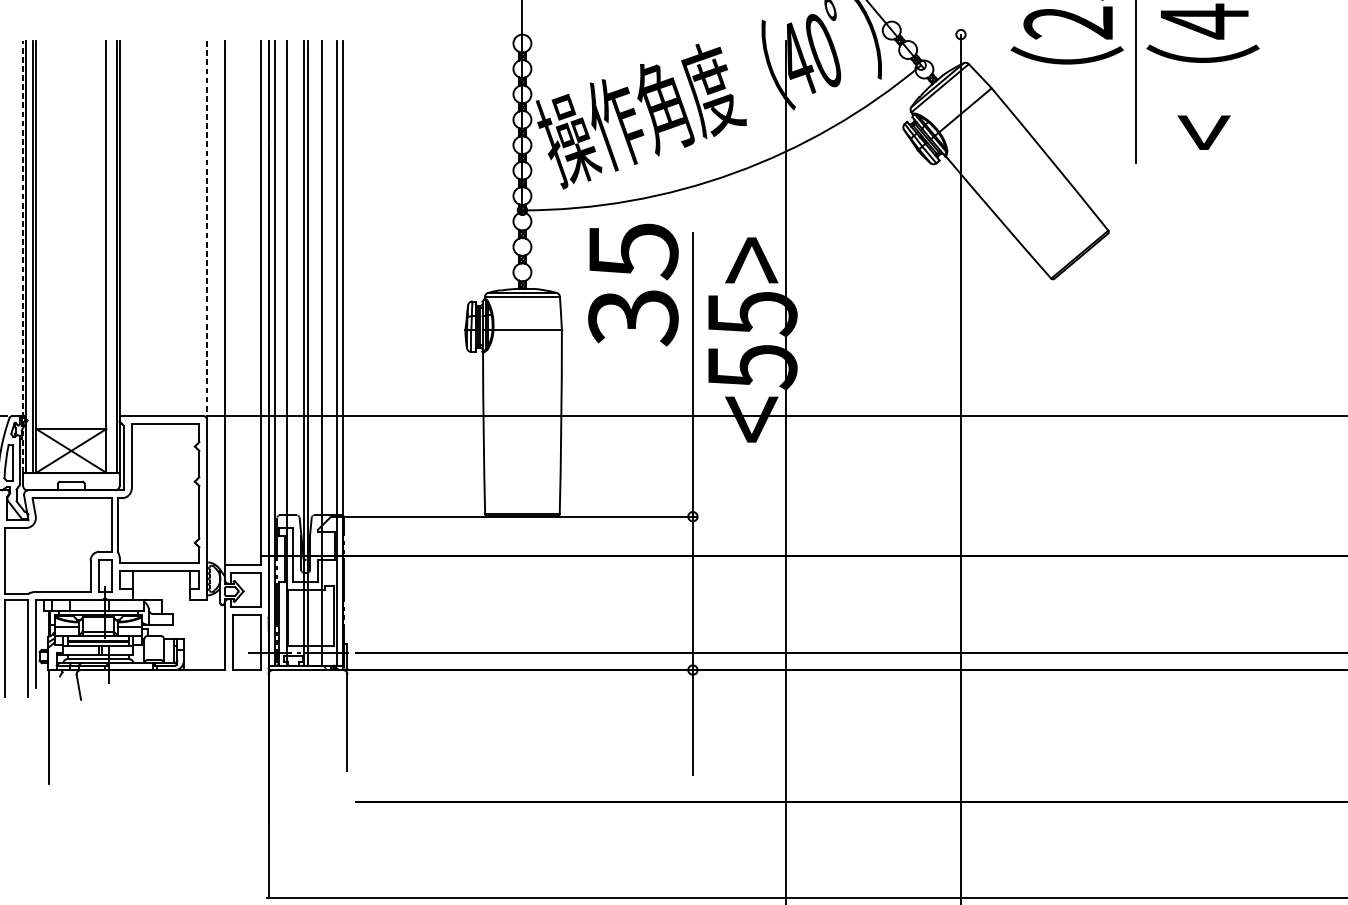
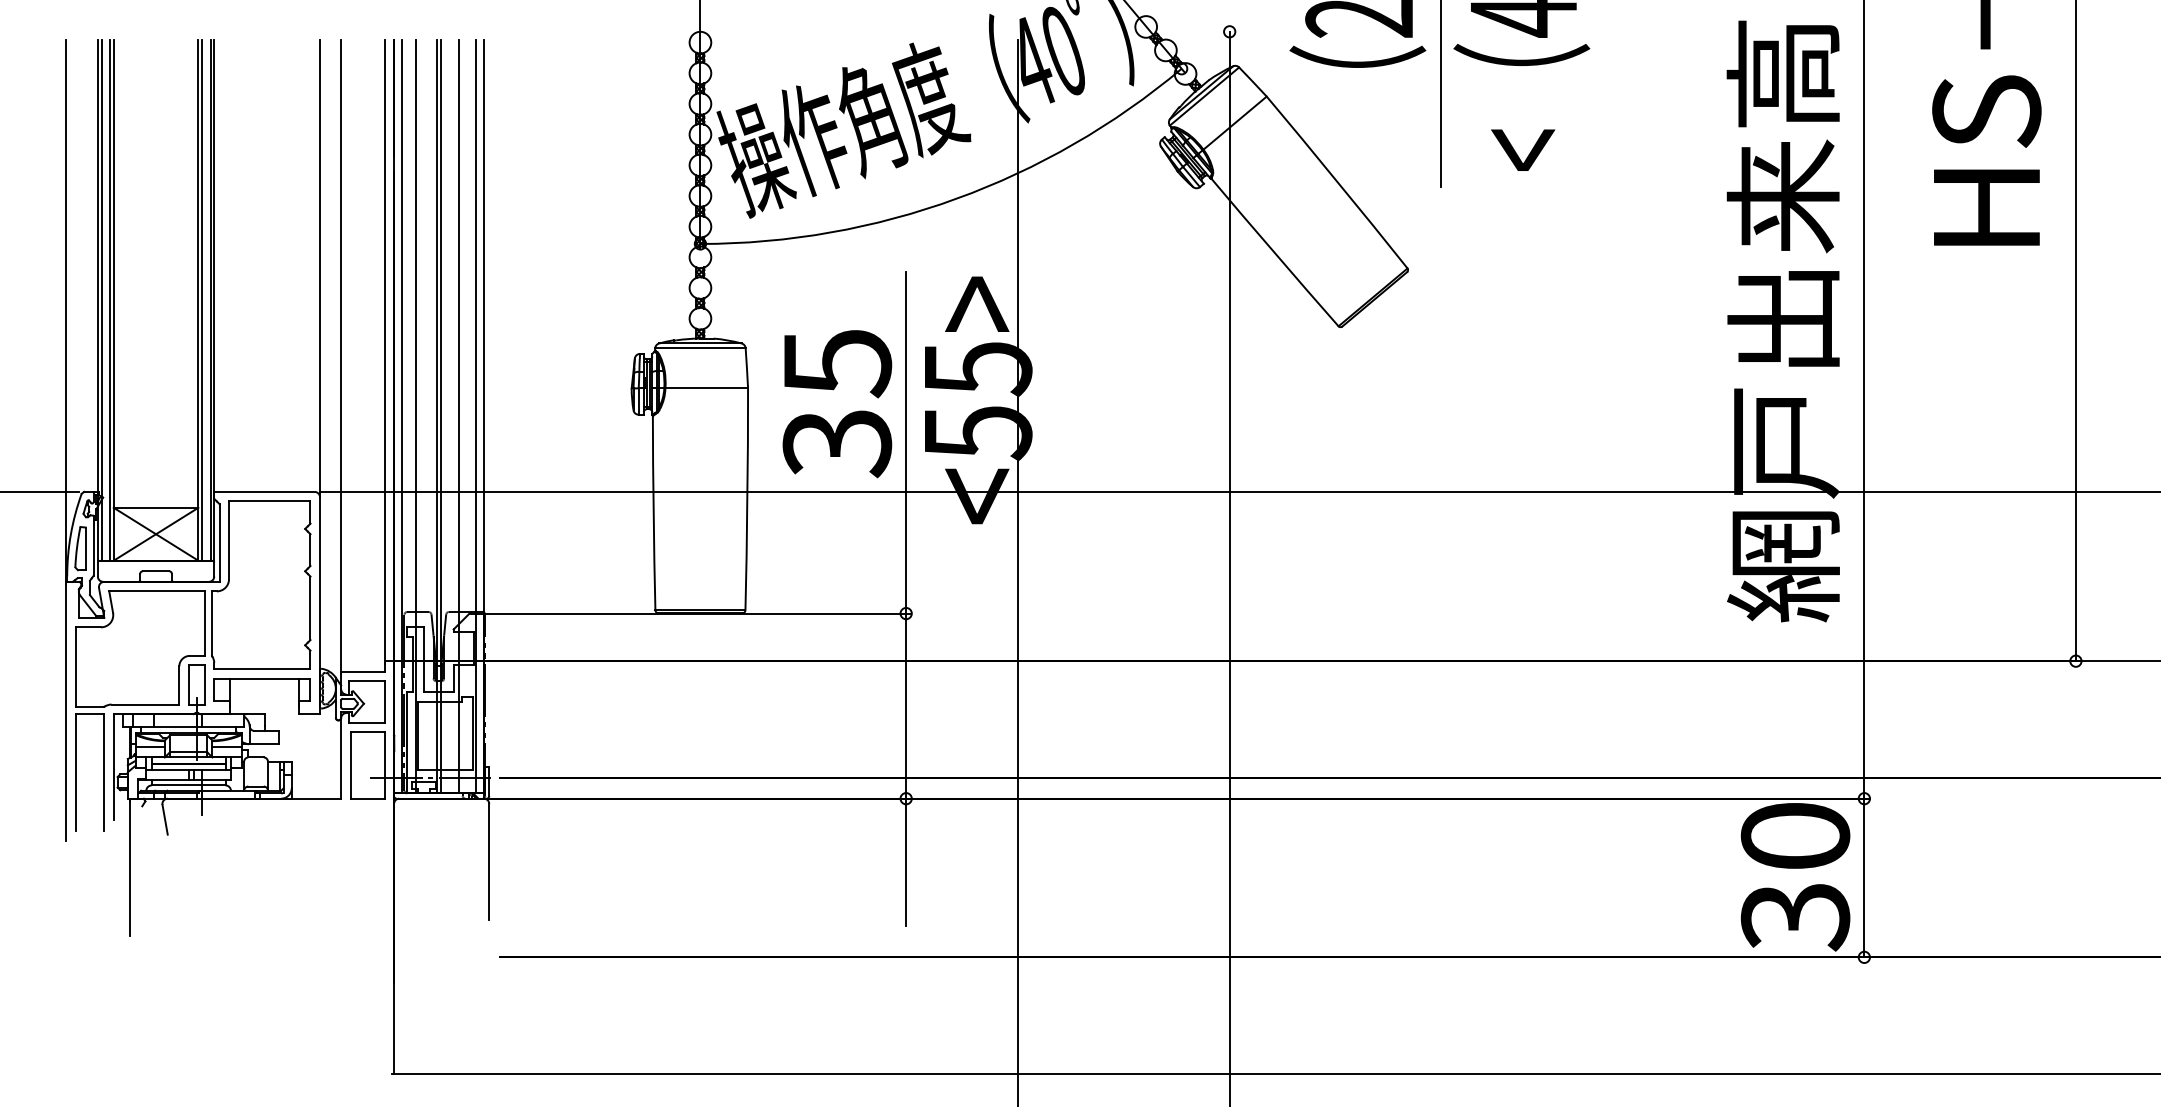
line: (207, 230) -> (320, 268), dashed -> solid
line: (22, 256) -> (97, 299), dashed -> solid
line: (109, 256) -> (202, 299), added
text: (633, 285) -> (837, 404), moved

